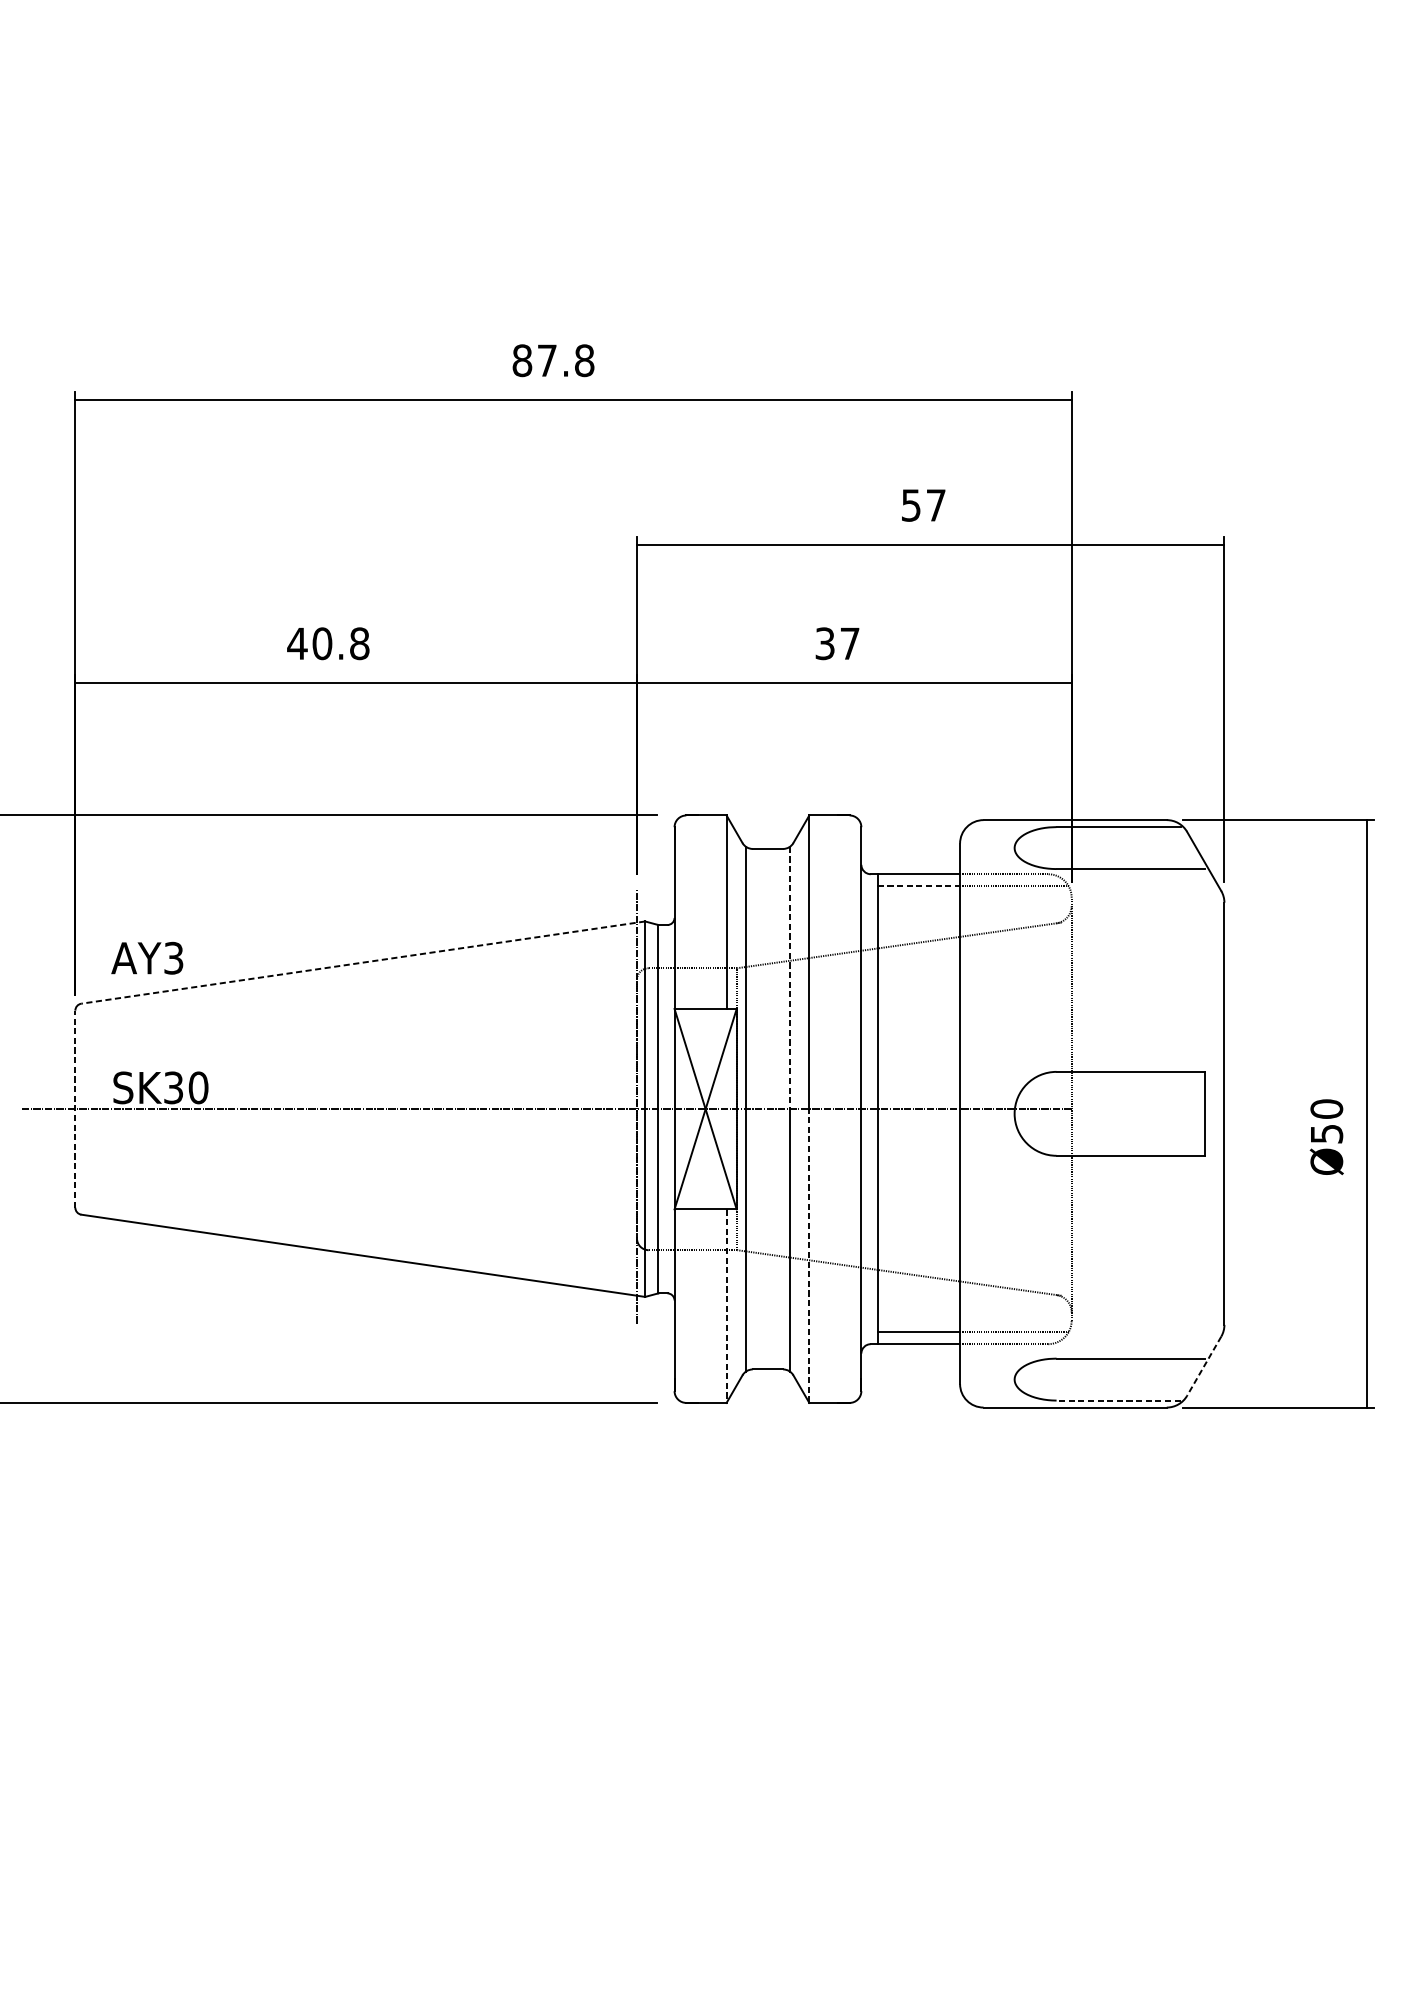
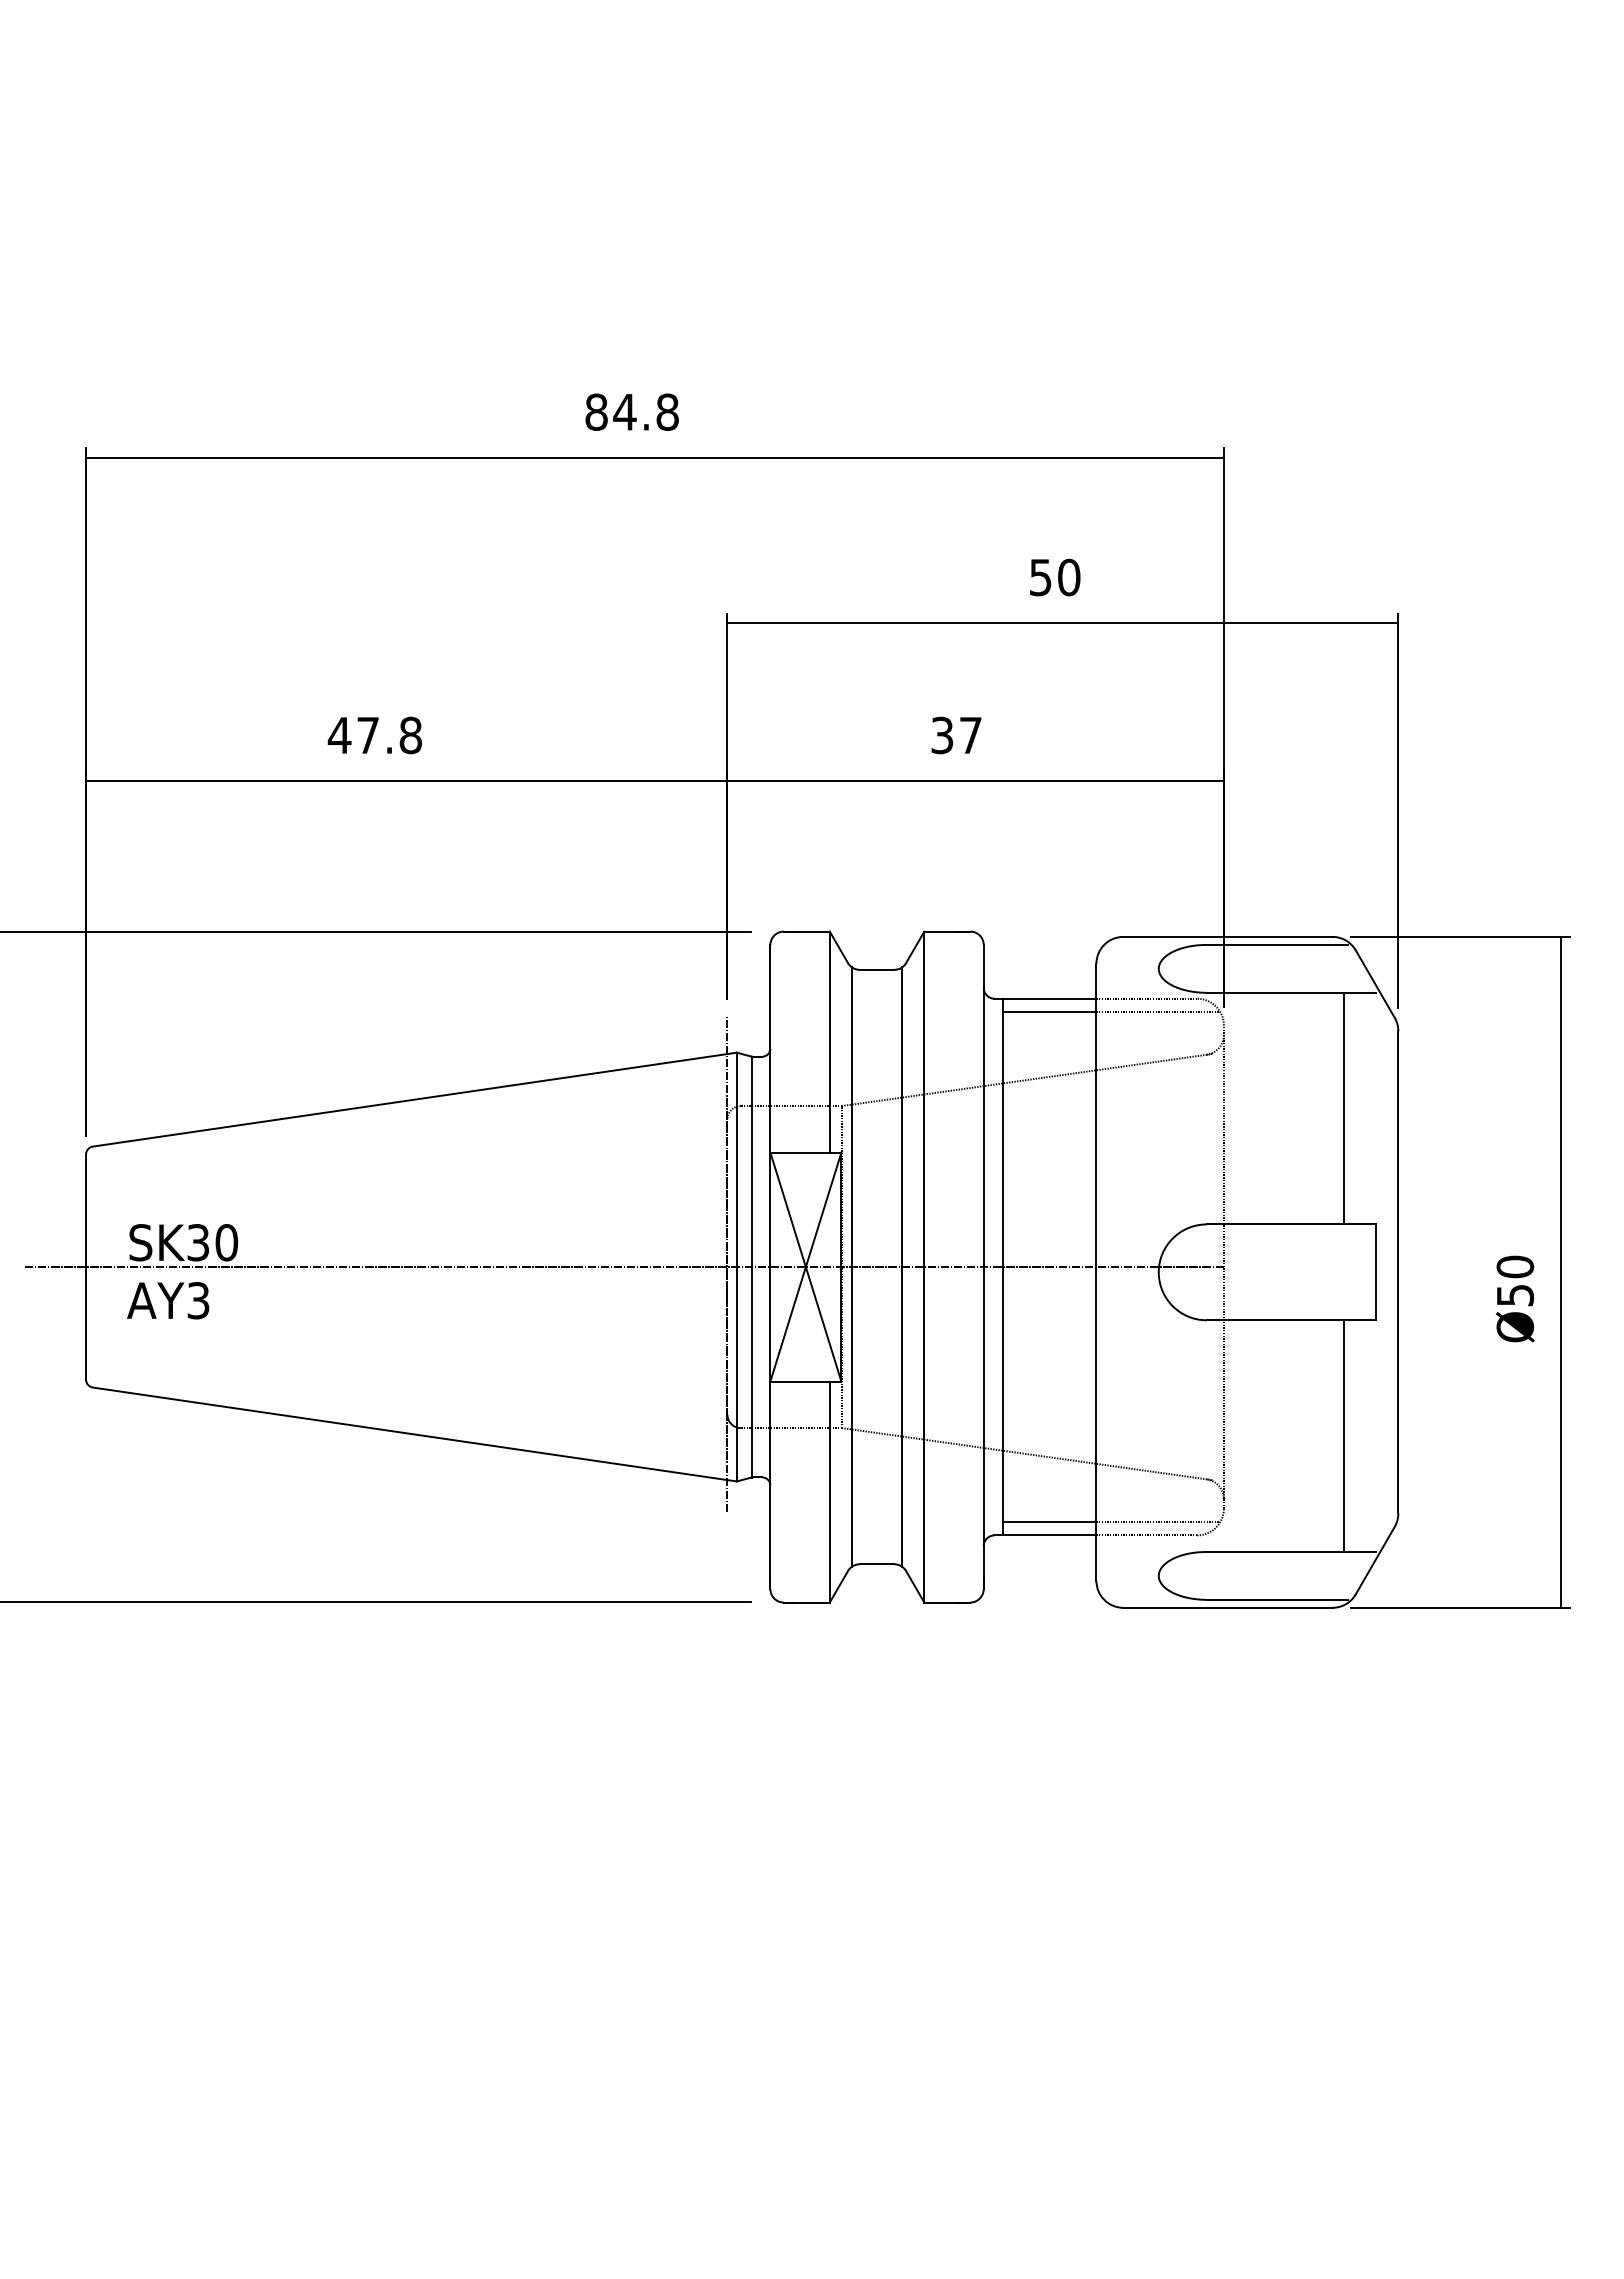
text: (546, 360) -> (624, 412), 87.8 -> 84.8
text: (936, 505) -> (1069, 577), 57 -> 50
text: (322, 643) -> (368, 735), 40.8 -> 47.8
line: (918, 886) -> (1049, 1012), dashed -> solid
text: (147, 958) -> (168, 1300), moved
line: (362, 962) -> (414, 1099), dashed -> solid
line: (1176, 970) -> (1343, 1108), added
line: (790, 978) -> (902, 1117), dashed -> solid
line: (75, 1109) -> (86, 1267), dashed -> solid
line: (809, 1255) -> (924, 1434), dashed -> solid
line: (1176, 1256) -> (1343, 1435), added
line: (726, 1306) -> (829, 1492), dashed -> solid
line: (1204, 1367) -> (1375, 1561), dashed -> solid
line: (1118, 1400) -> (1277, 1599), dashed -> solid

